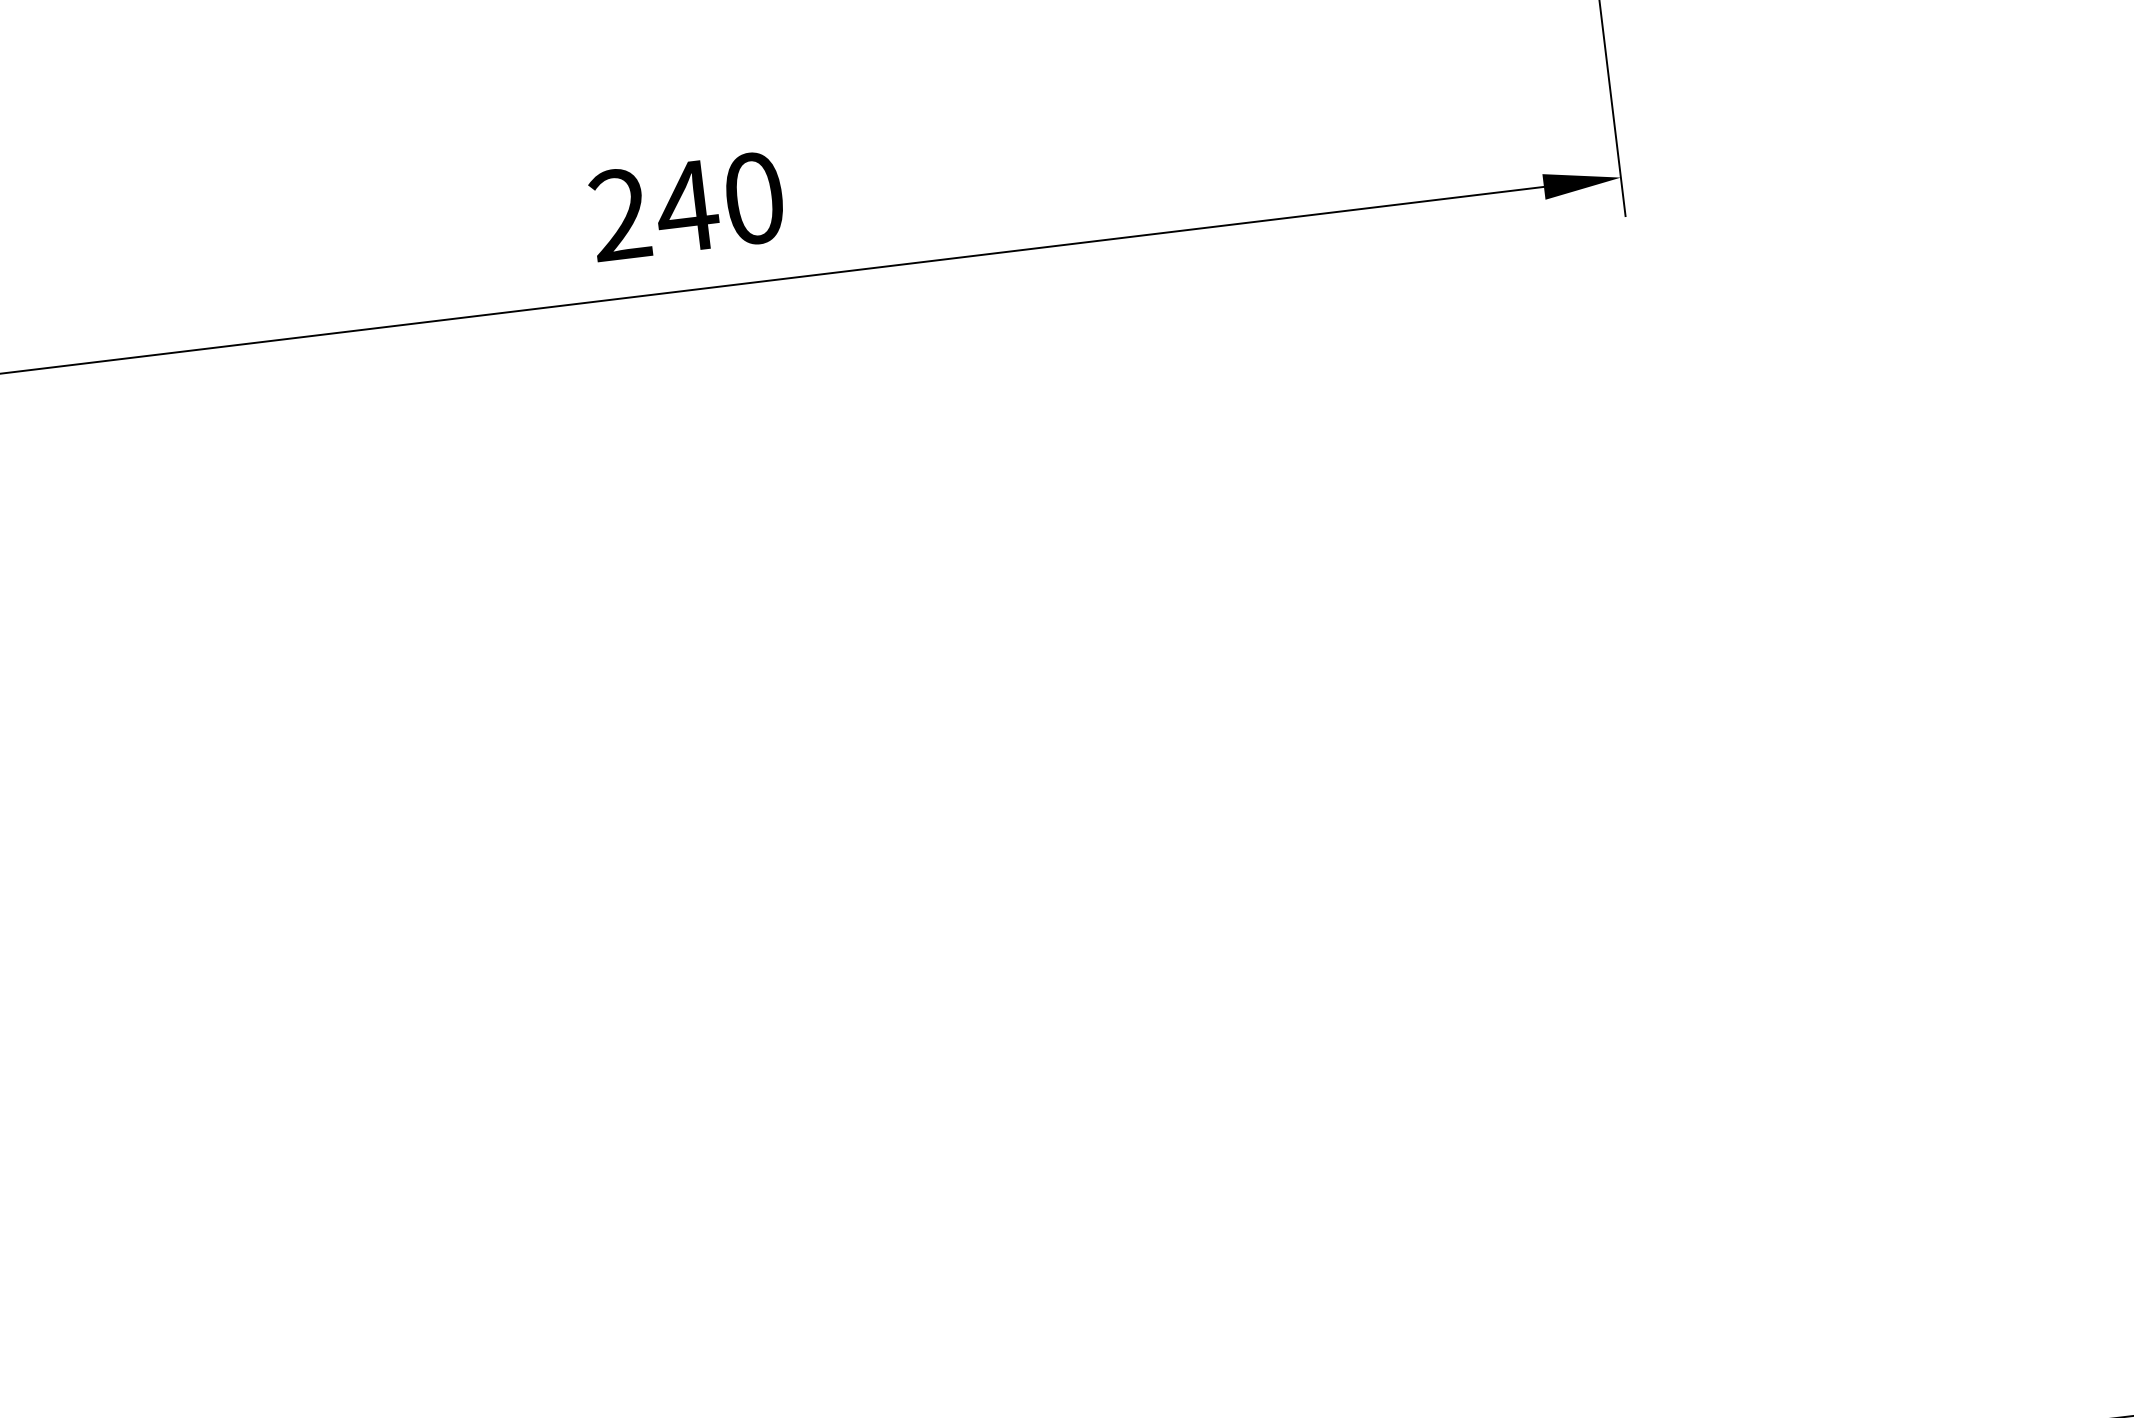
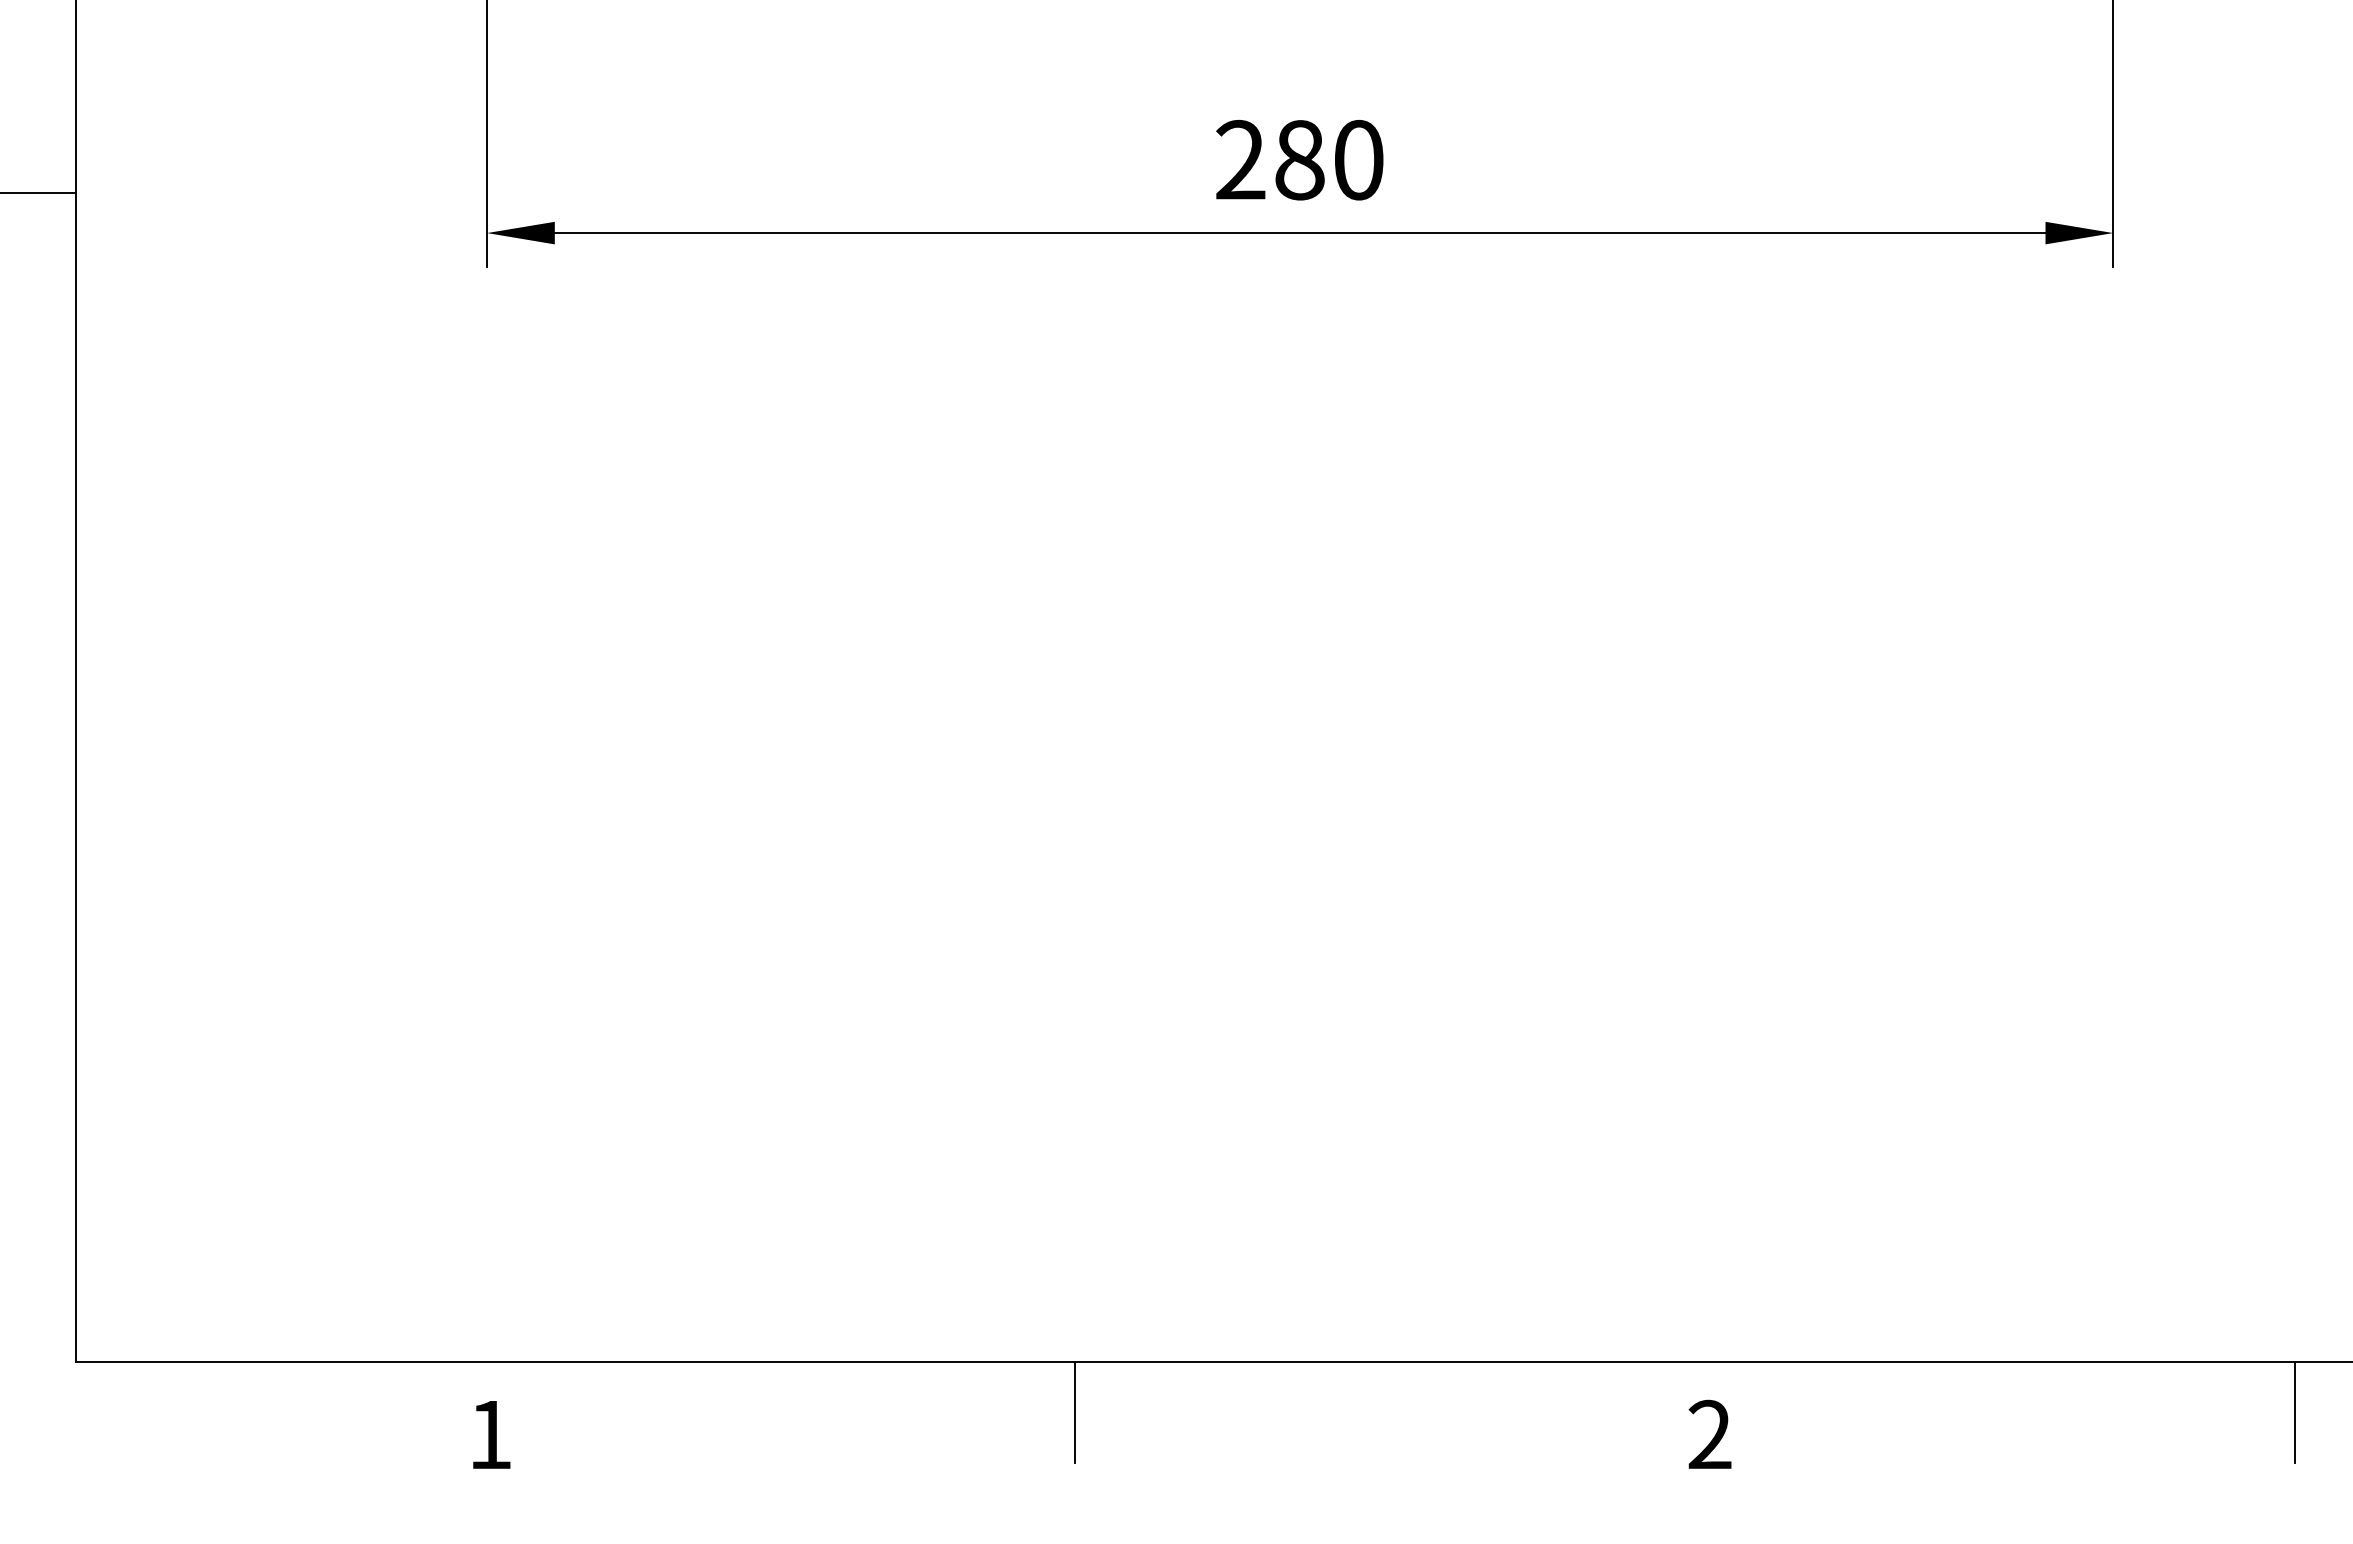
text: (686, 207) -> (1299, 160), 240 -> 280

